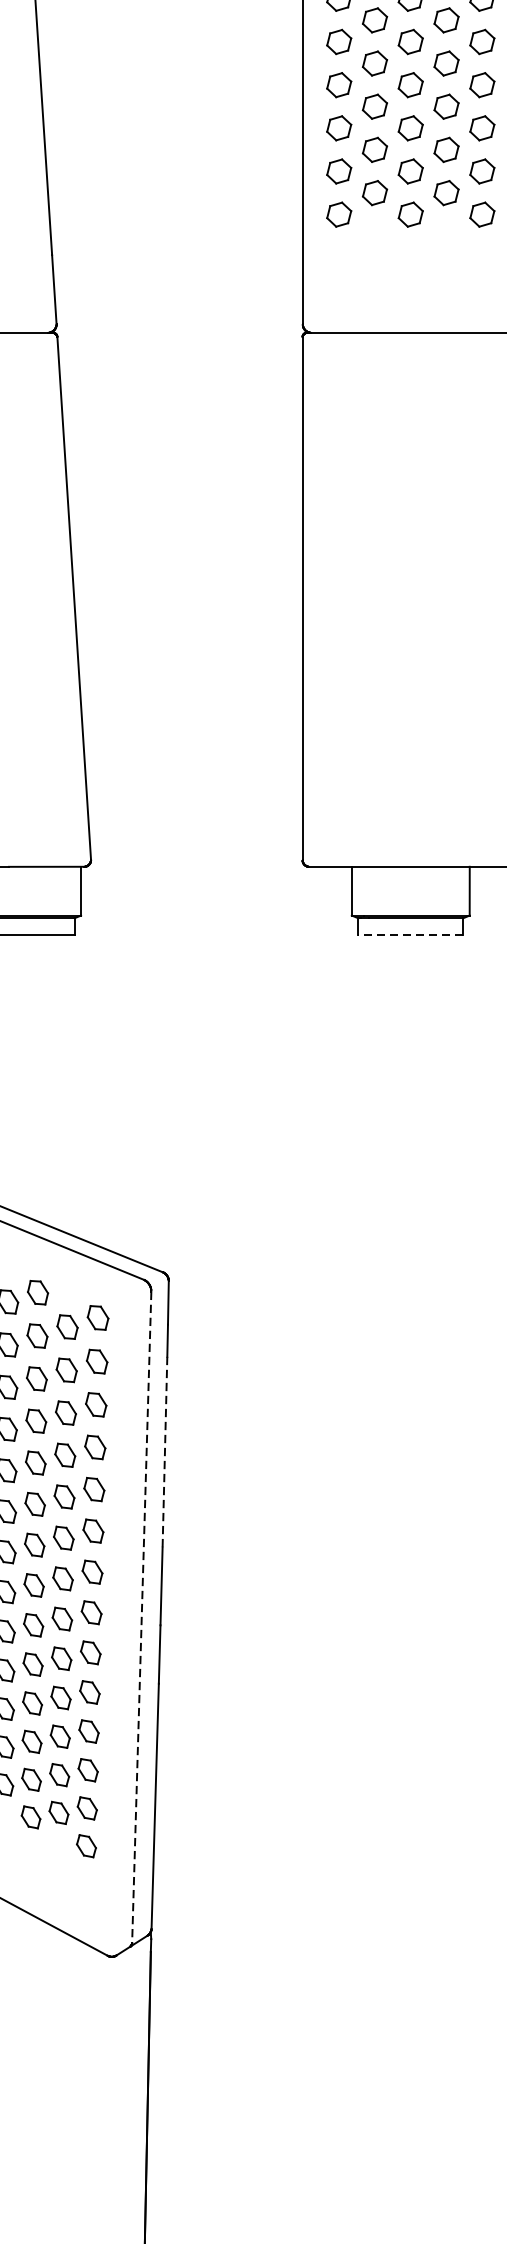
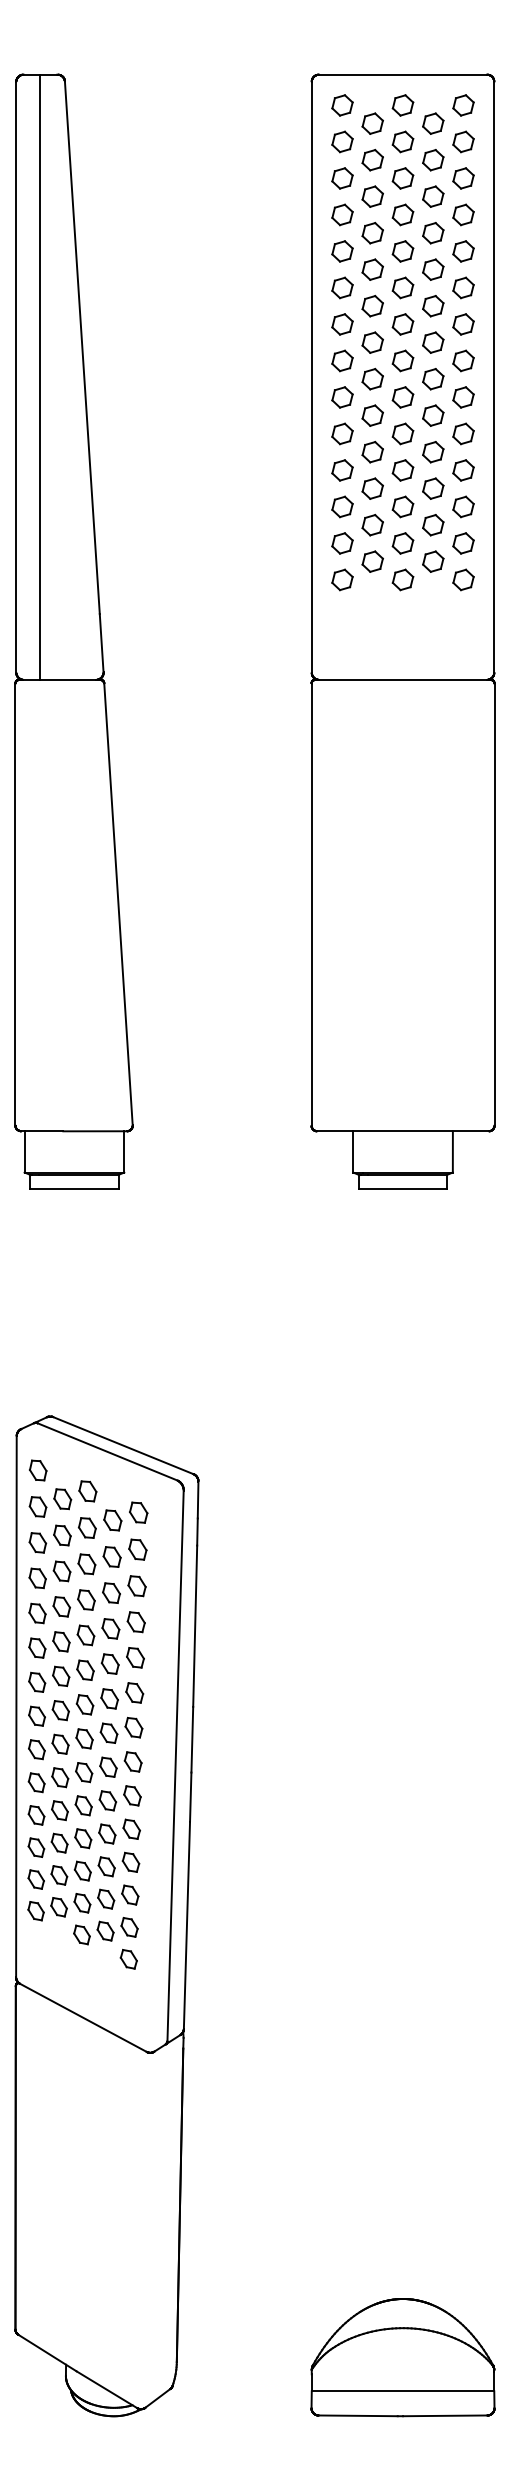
line: (410, 934) -> (402, 1188), dashed -> solid
line: (165, 1452) -> (195, 1626), dashed -> solid
line: (141, 1618) -> (175, 1766), dashed -> solid

